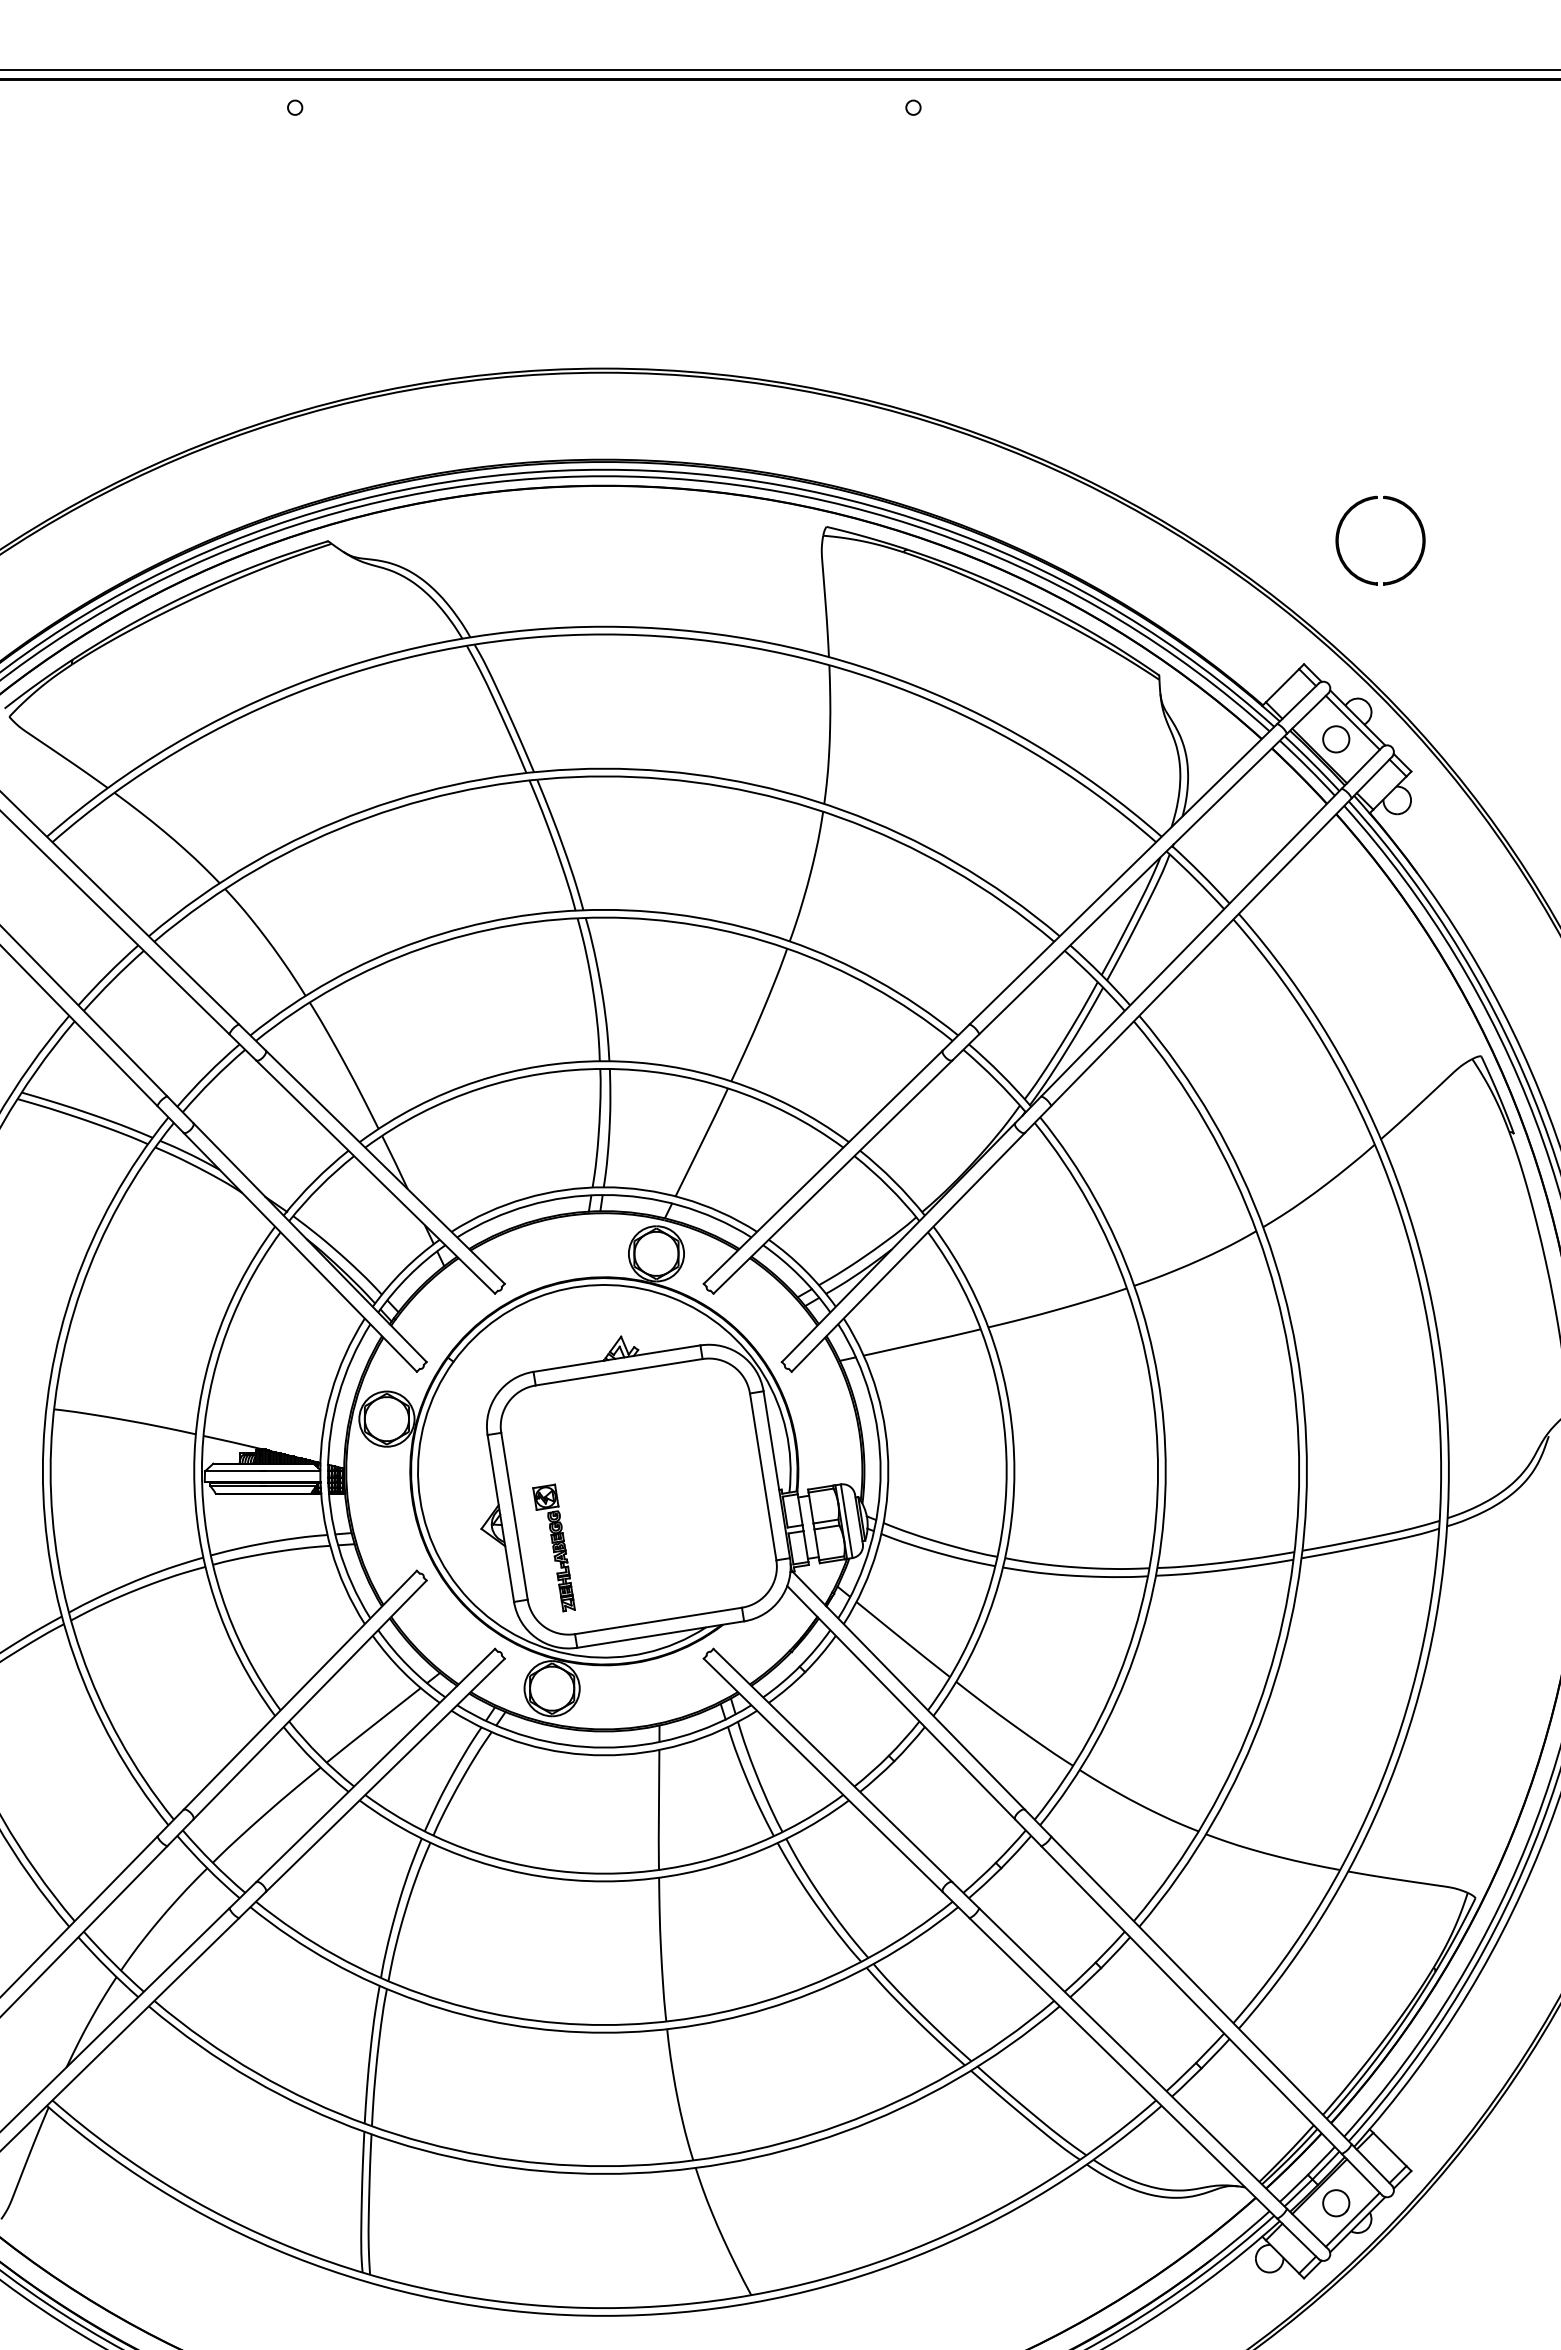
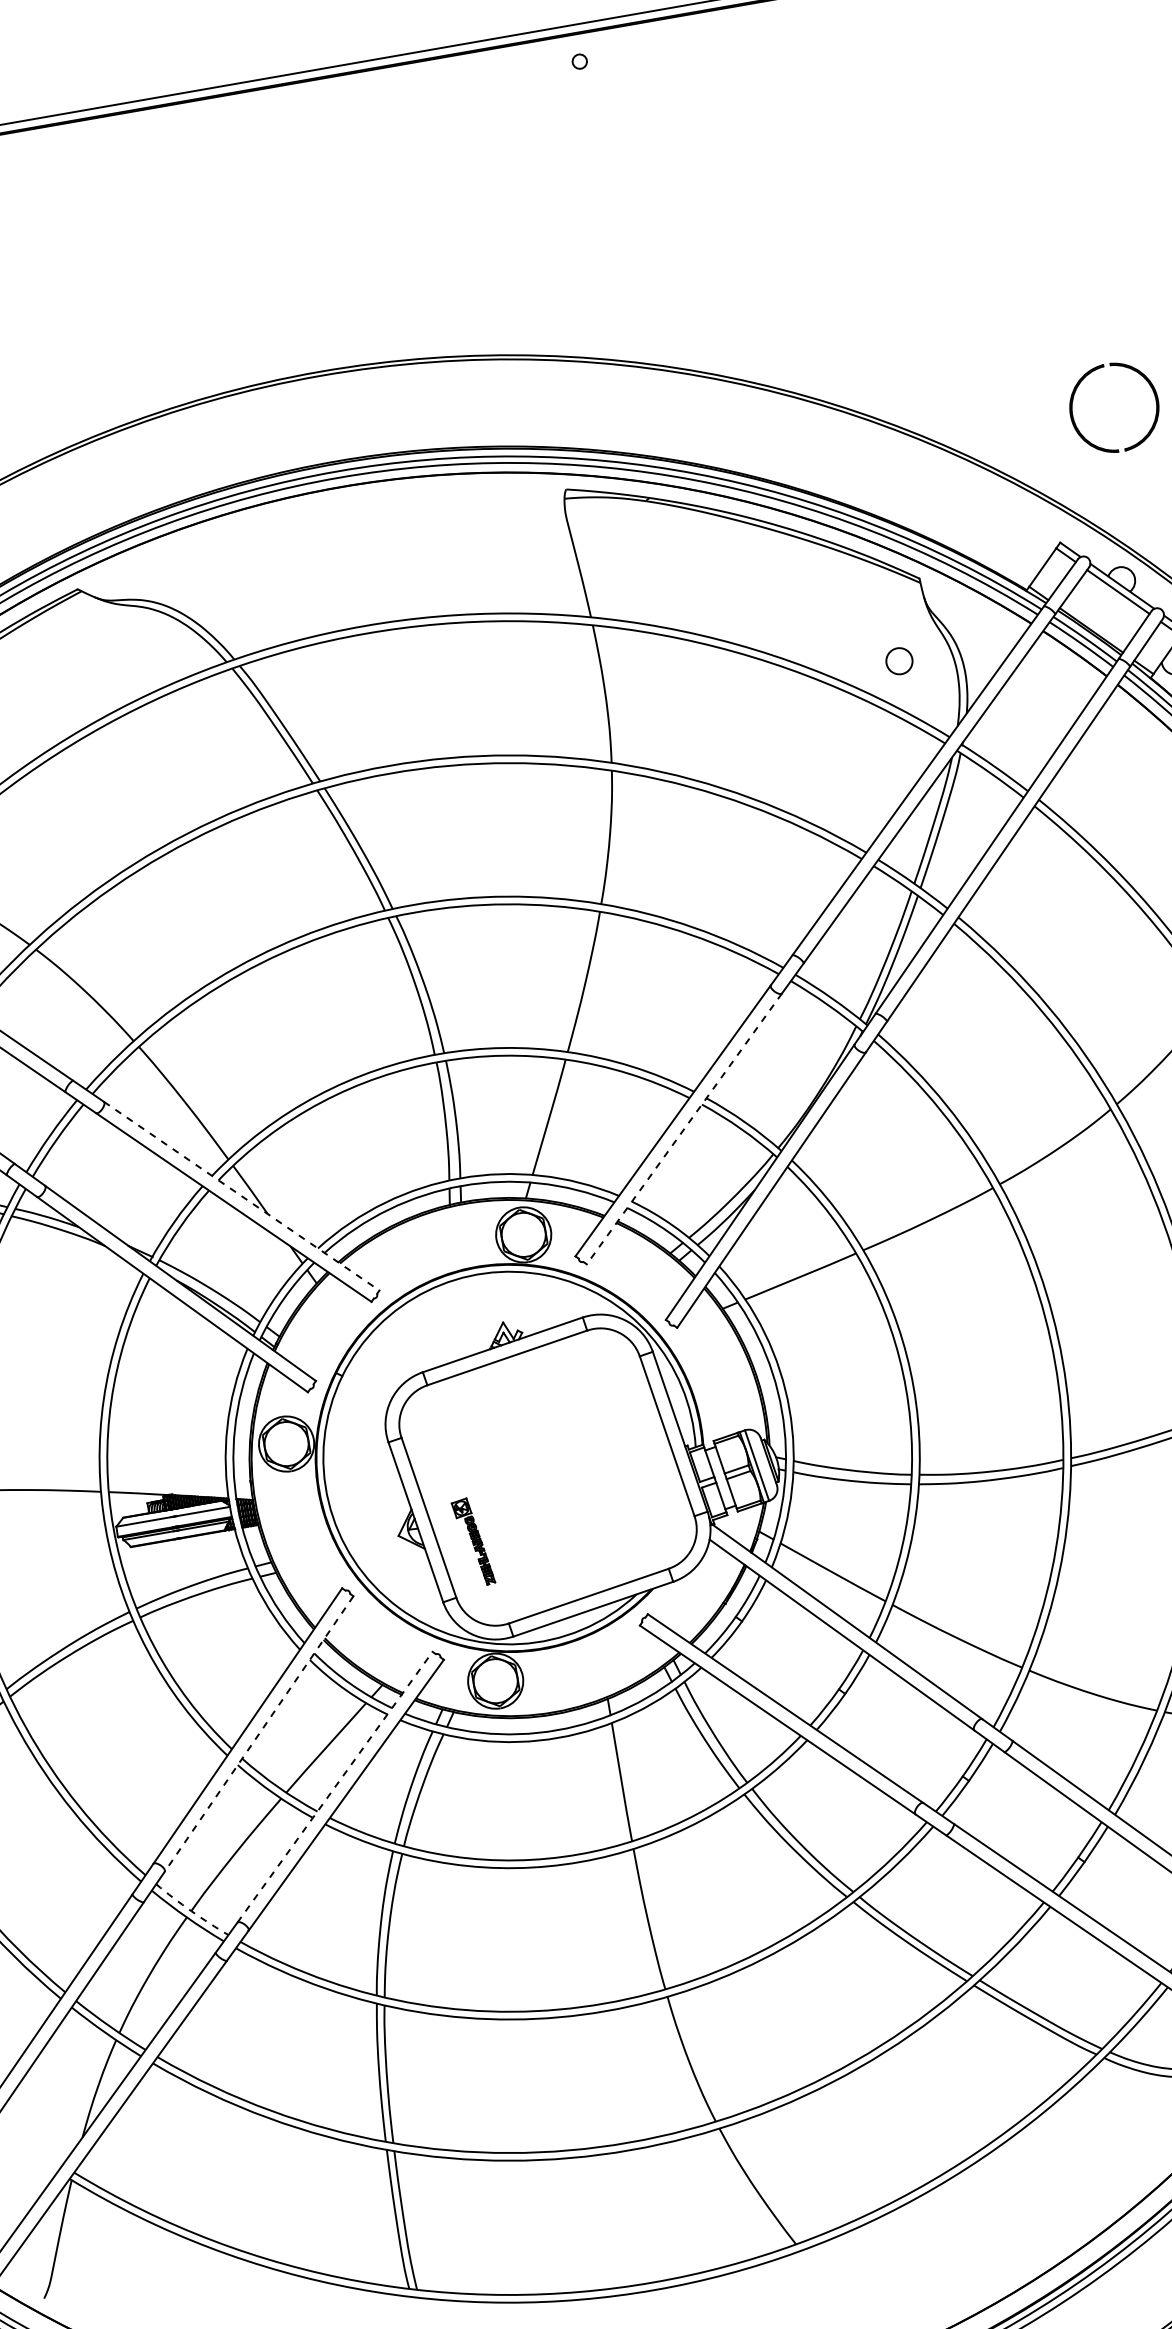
circle: (1336, 739) -> (899, 661), moved
line: (385, 1167) -> (241, 1196), solid -> dashed
line: (833, 1177) -> (684, 1129), solid -> dashed
part: (553, 1547) -> (472, 1541), size x0.7
line: (310, 1700) -> (259, 1734), solid -> dashed
line: (375, 1765) -> (334, 1787), solid -> dashed
arc: (212, 1862) -> (190, 1910), solid -> dashed

